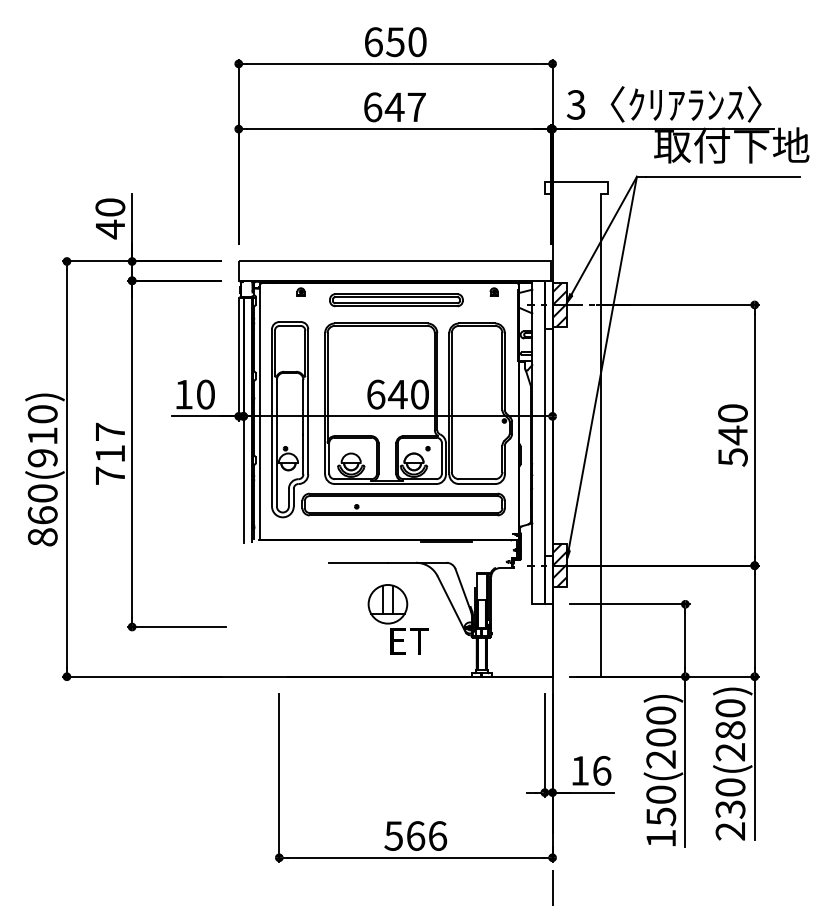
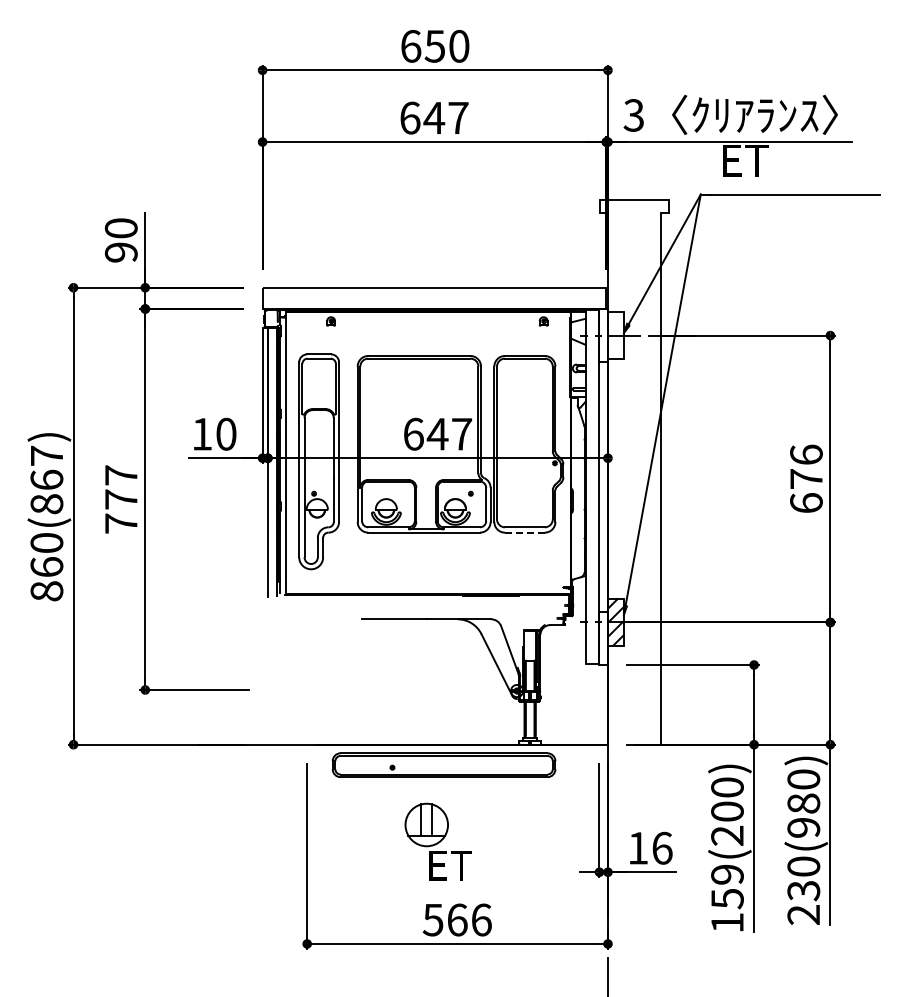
text: (731, 145) -> (804, 160), 取付下地 -> ET
text: (109, 229) -> (120, 252), 40 -> 90
part: (395, 299) -> (435, 329), removed
hatch: (559, 304) -> (615, 335), removed
text: (420, 393) -> (462, 433), 640 -> 647
text: (732, 434) -> (806, 478), 540 -> 676
text: (42, 435) -> (46, 479), 860(910) -> 860(867)
text: (110, 453) -> (121, 499), 717 -> 777
line: (476, 483) -> (524, 532), solid -> dashed
part: (403, 503) -> (443, 764), moved
part: (397, 619) -> (437, 841), moved
text: (730, 751) -> (803, 827), 230(280) -> 230(980)
text: (661, 794) -> (727, 874), 150(200) -> 159(200)

